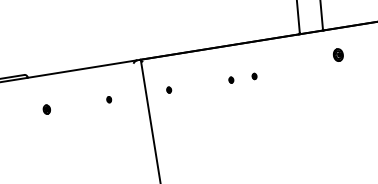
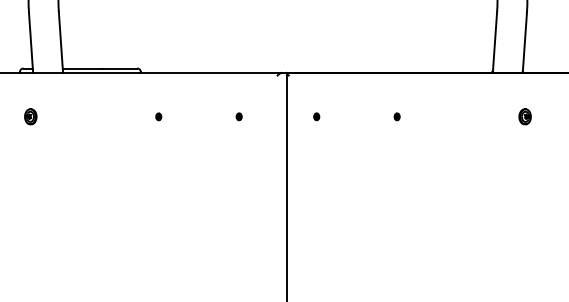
part: (337, 54) -> (524, 116), moved
part: (254, 76) -> (426, 116), removed
part: (46, 109) -> (158, 116), size x0.62

